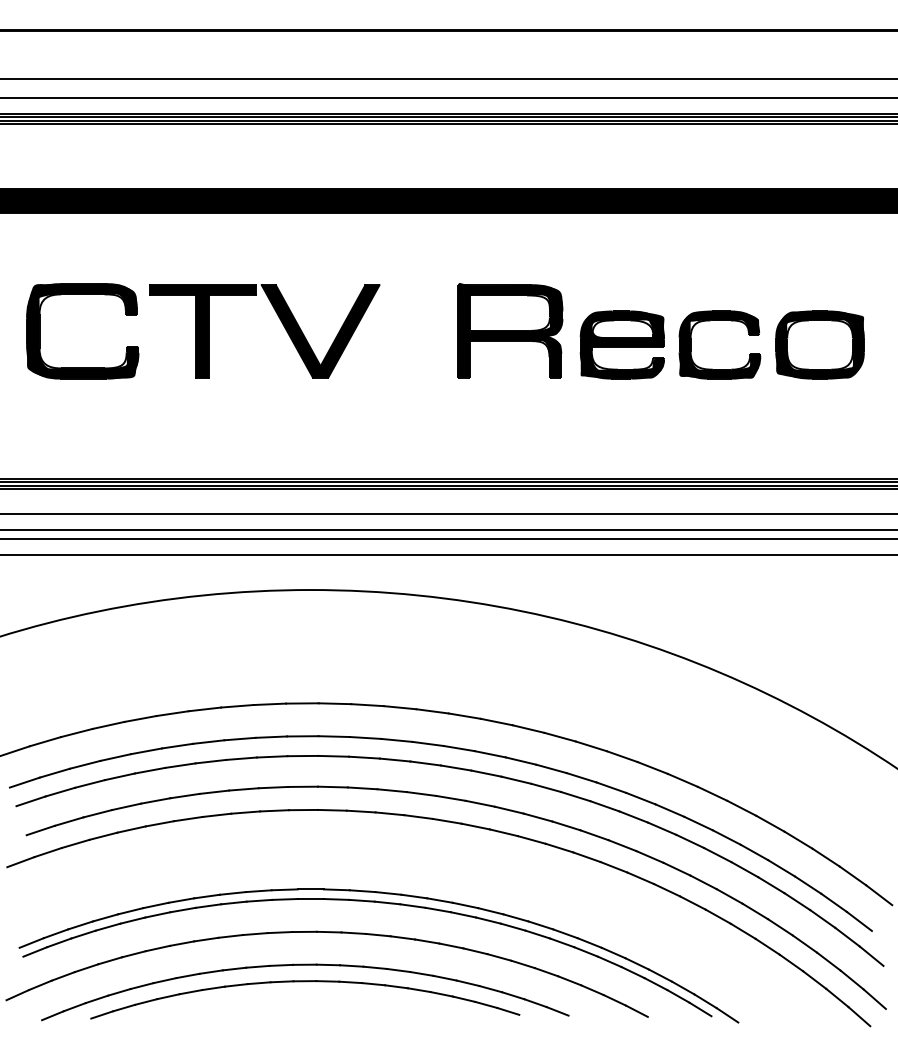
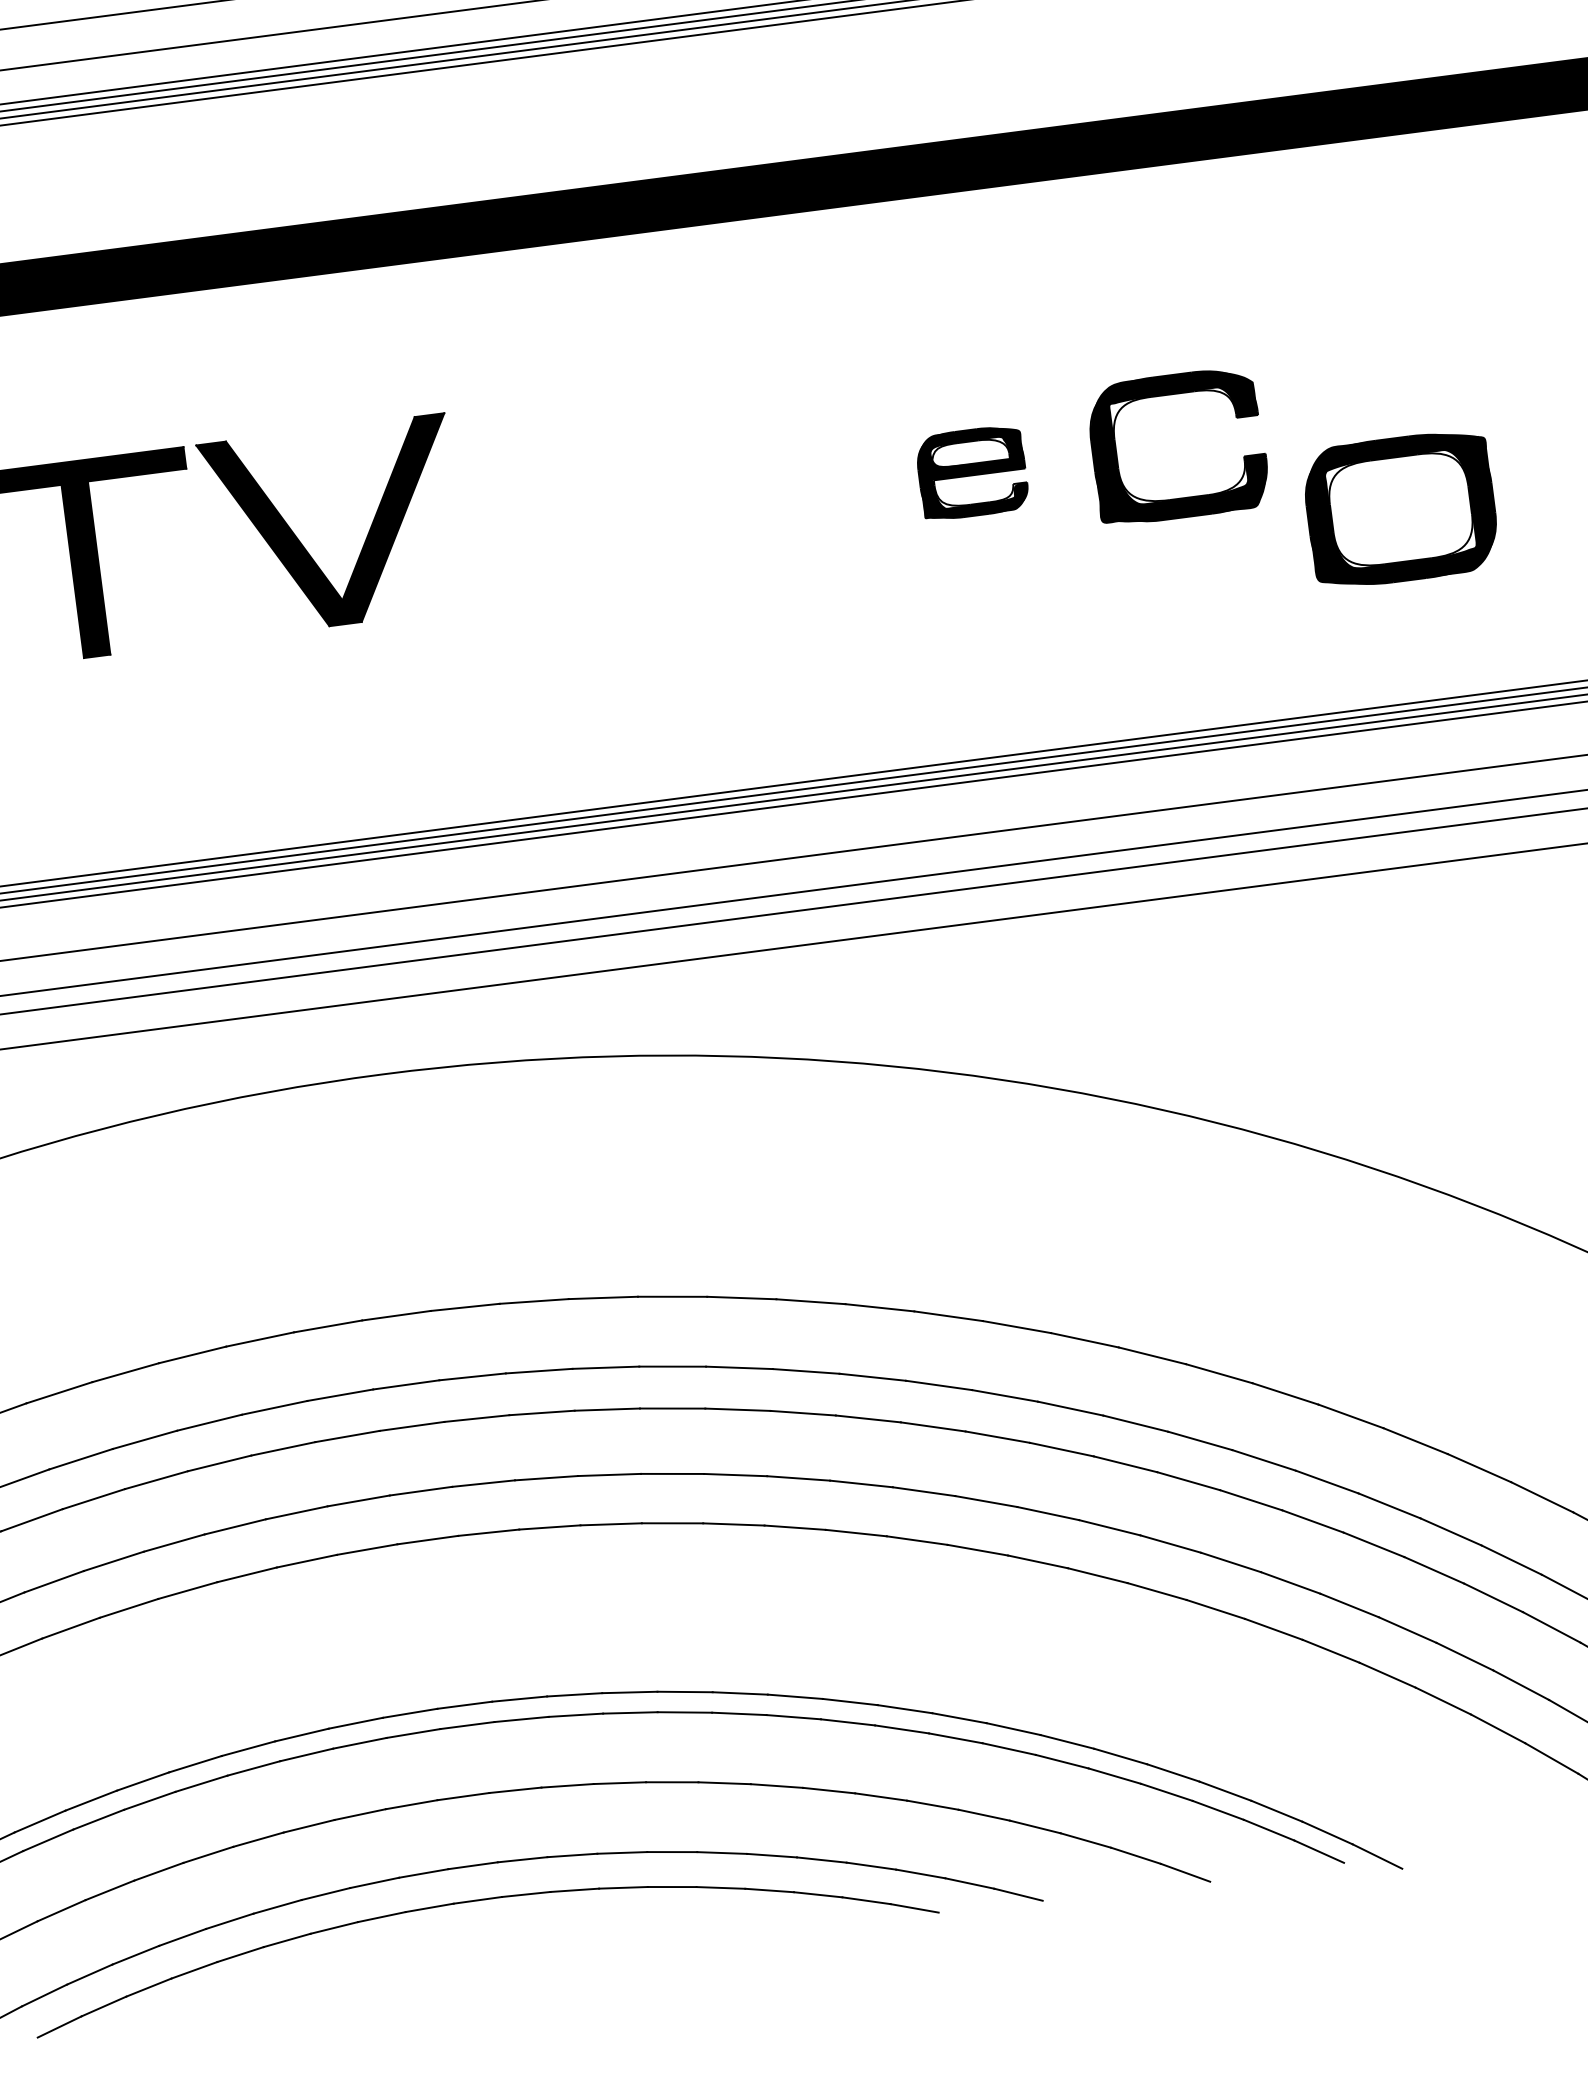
part: (510, 330) -> (732, 472), removed
part: (621, 344) -> (970, 471), size x0.6
part: (819, 344) -> (1399, 508), moved

